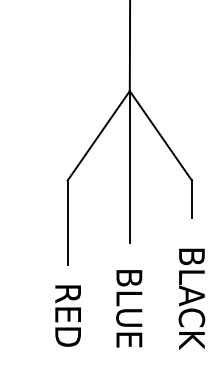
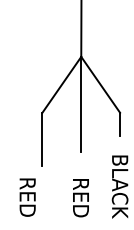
text: (128, 307) -> (80, 192), BLUE -> RED
text: (67, 315) -> (27, 197), moved

